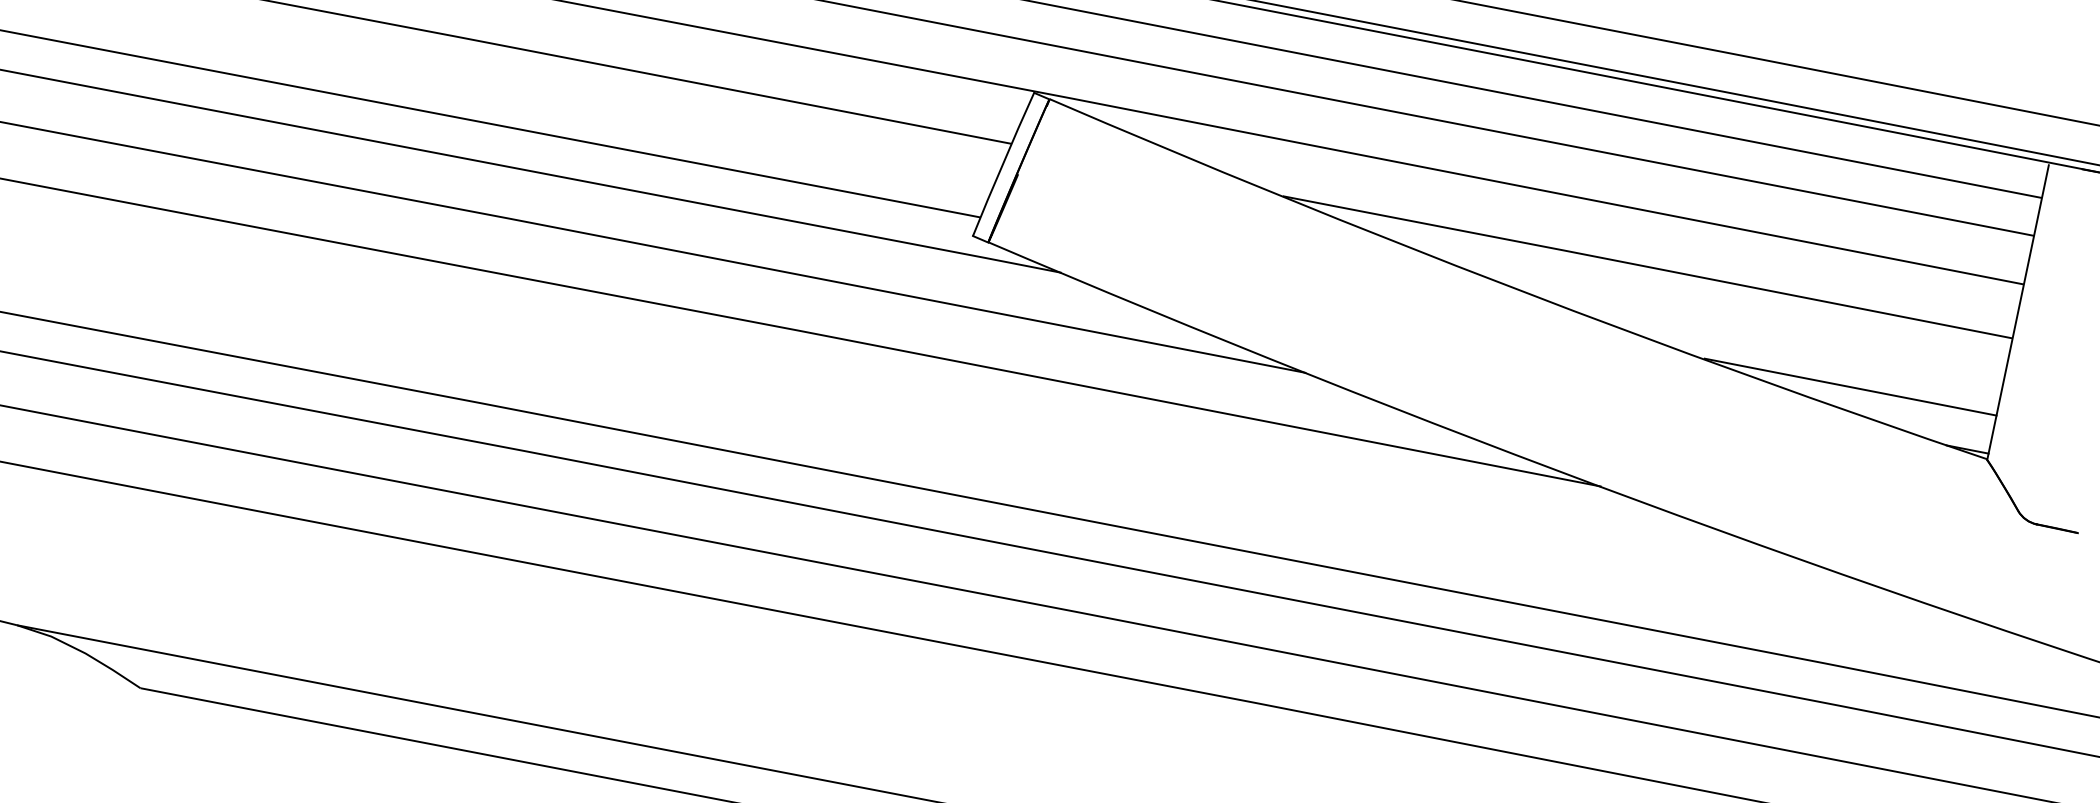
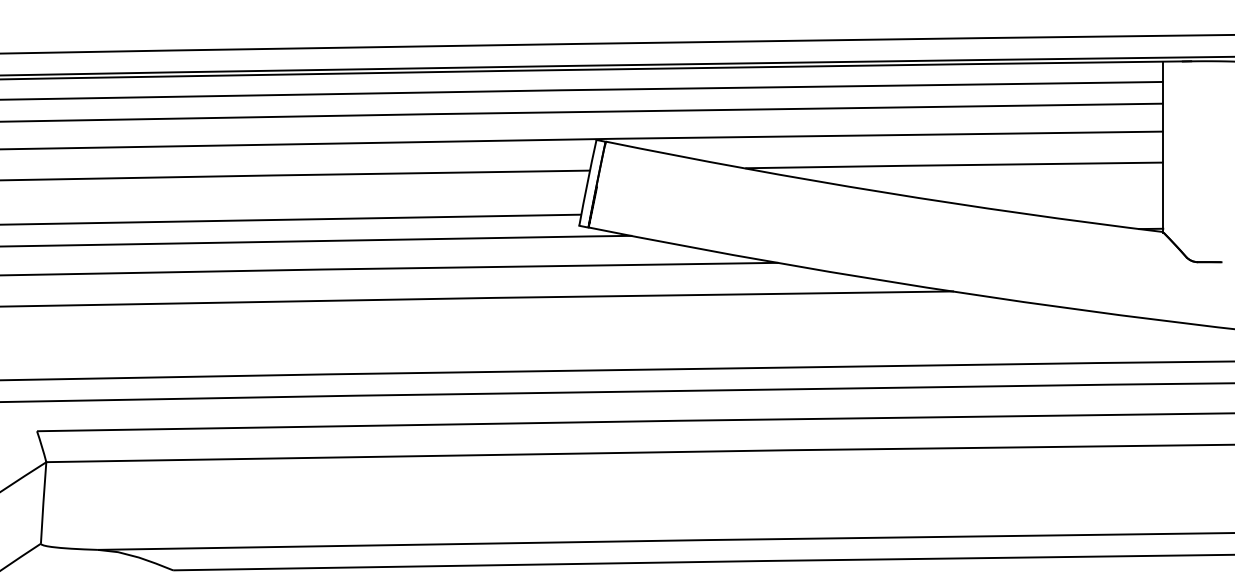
line: (1850, 386) -> (1079, 207), removed

